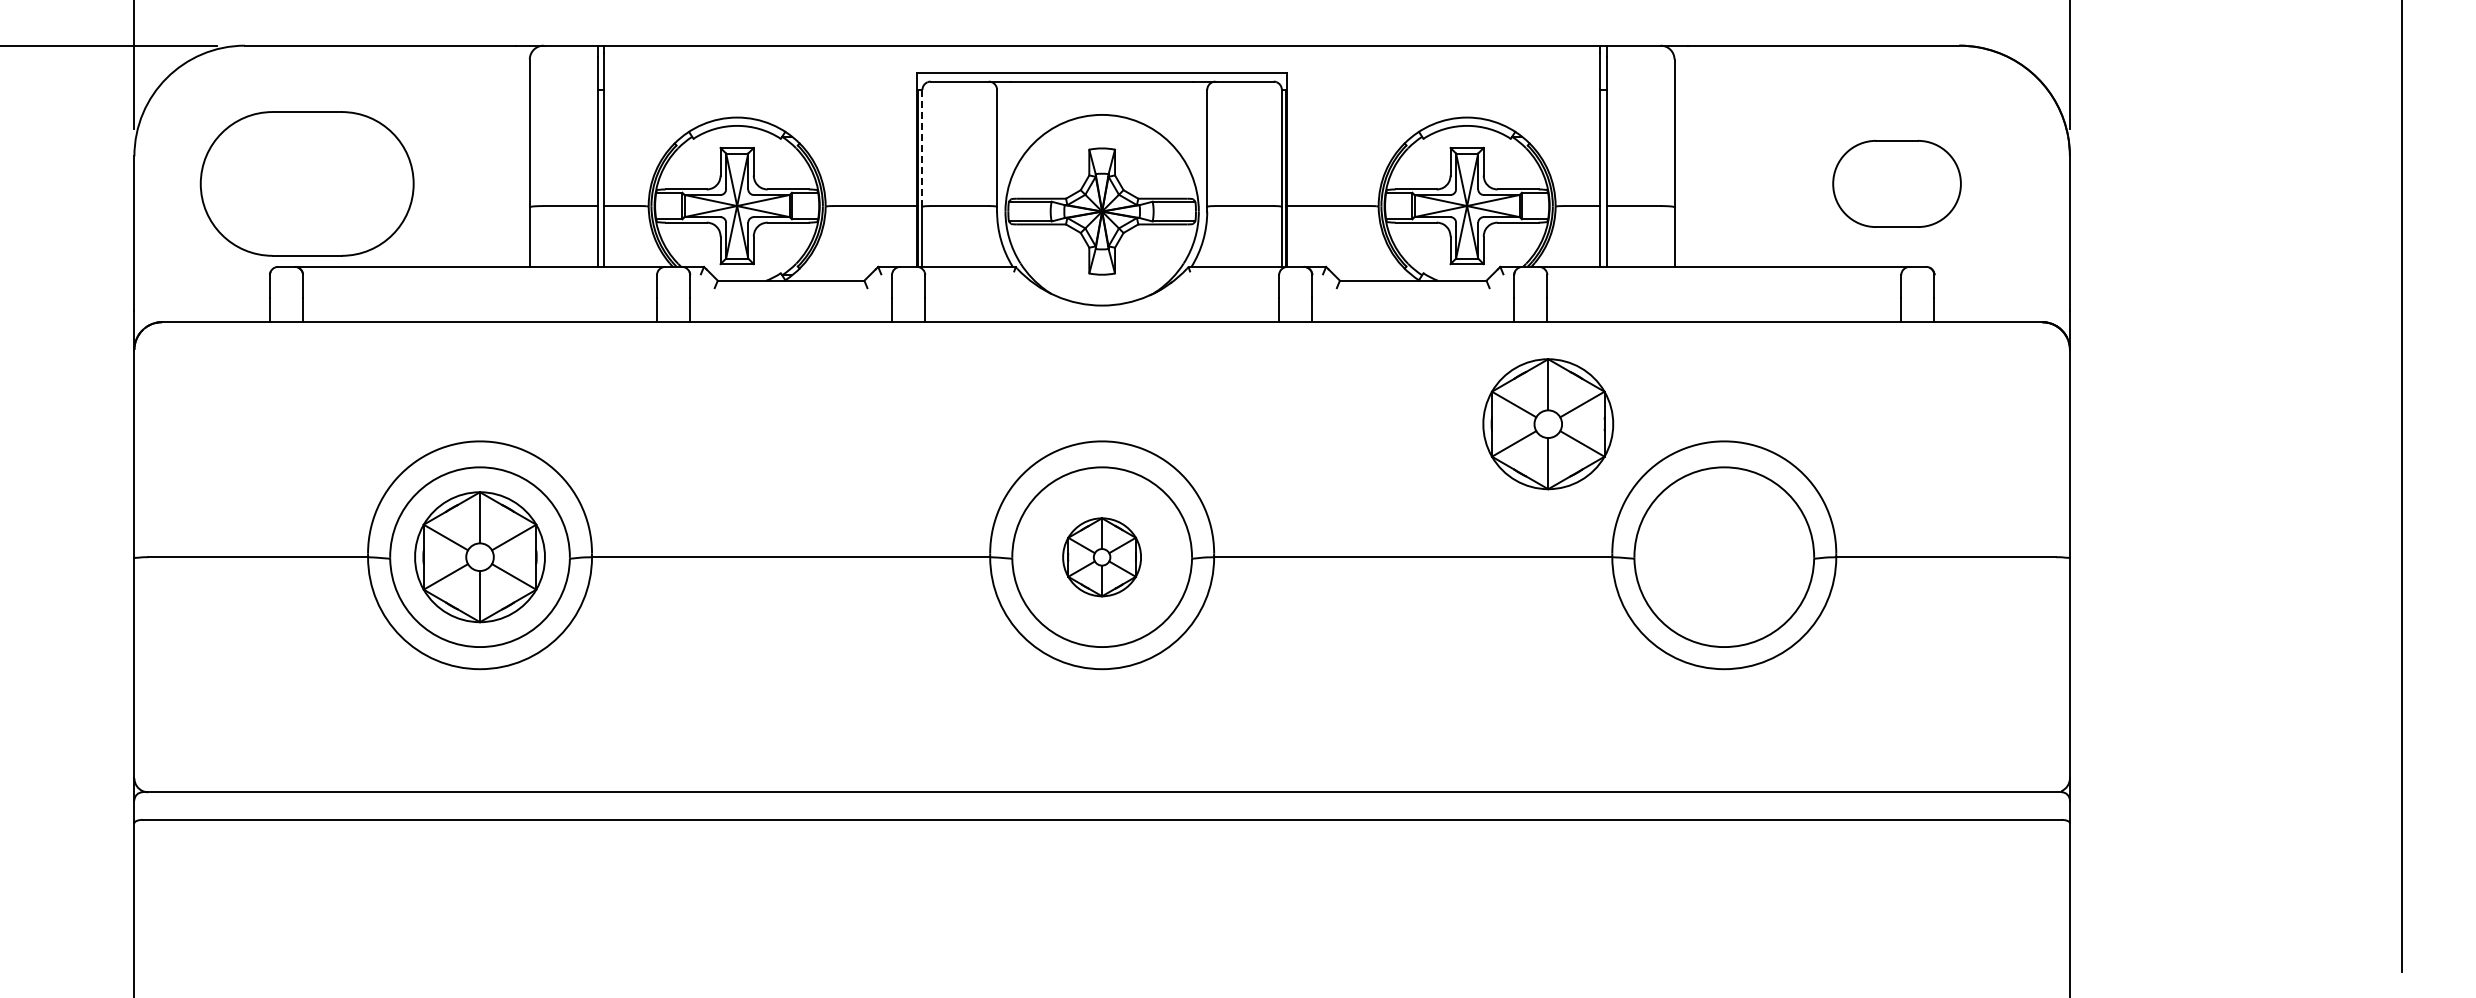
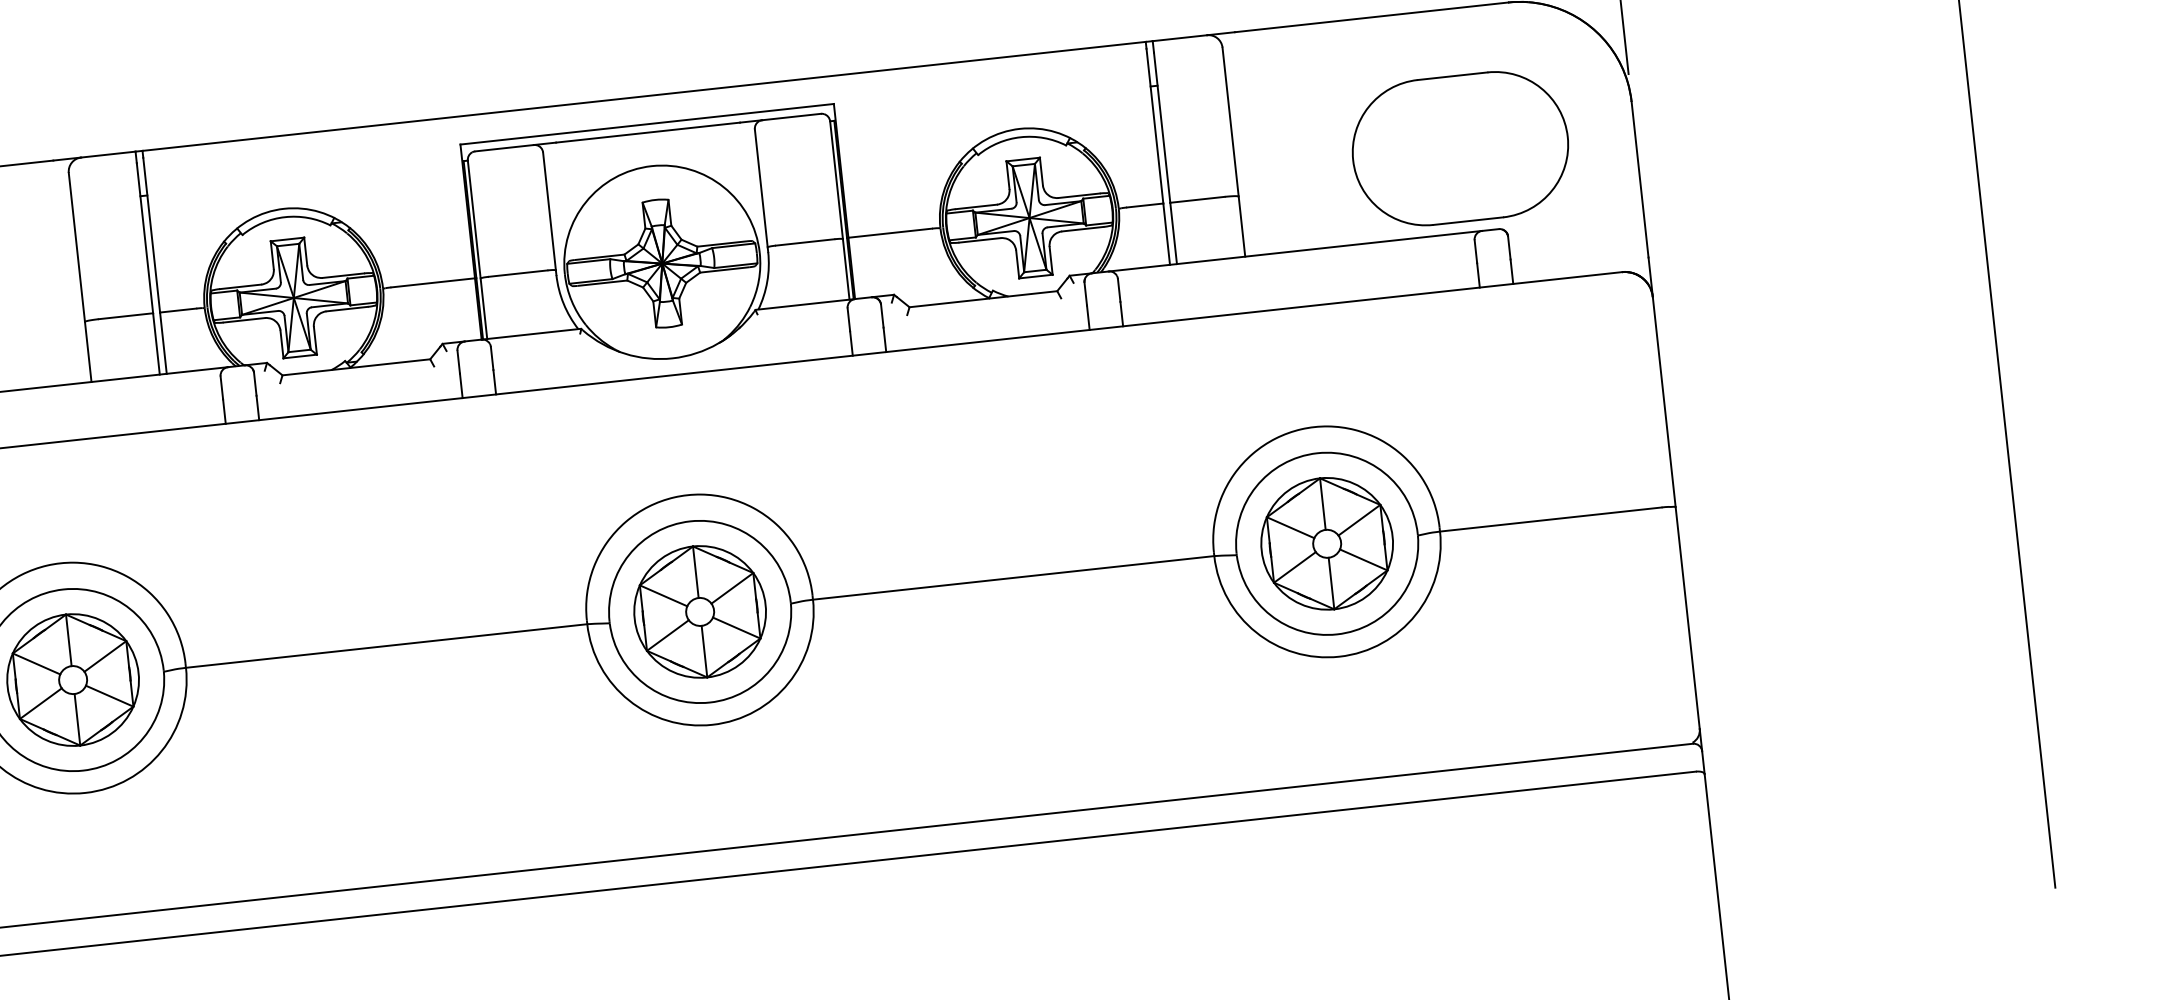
line: (922, 147) -> (474, 218), dashed -> solid
part: (1896, 183) -> (1459, 148), size x1.67
part: (1548, 424) -> (1327, 544), moved
part: (1101, 557) -> (699, 612), size x1.67

